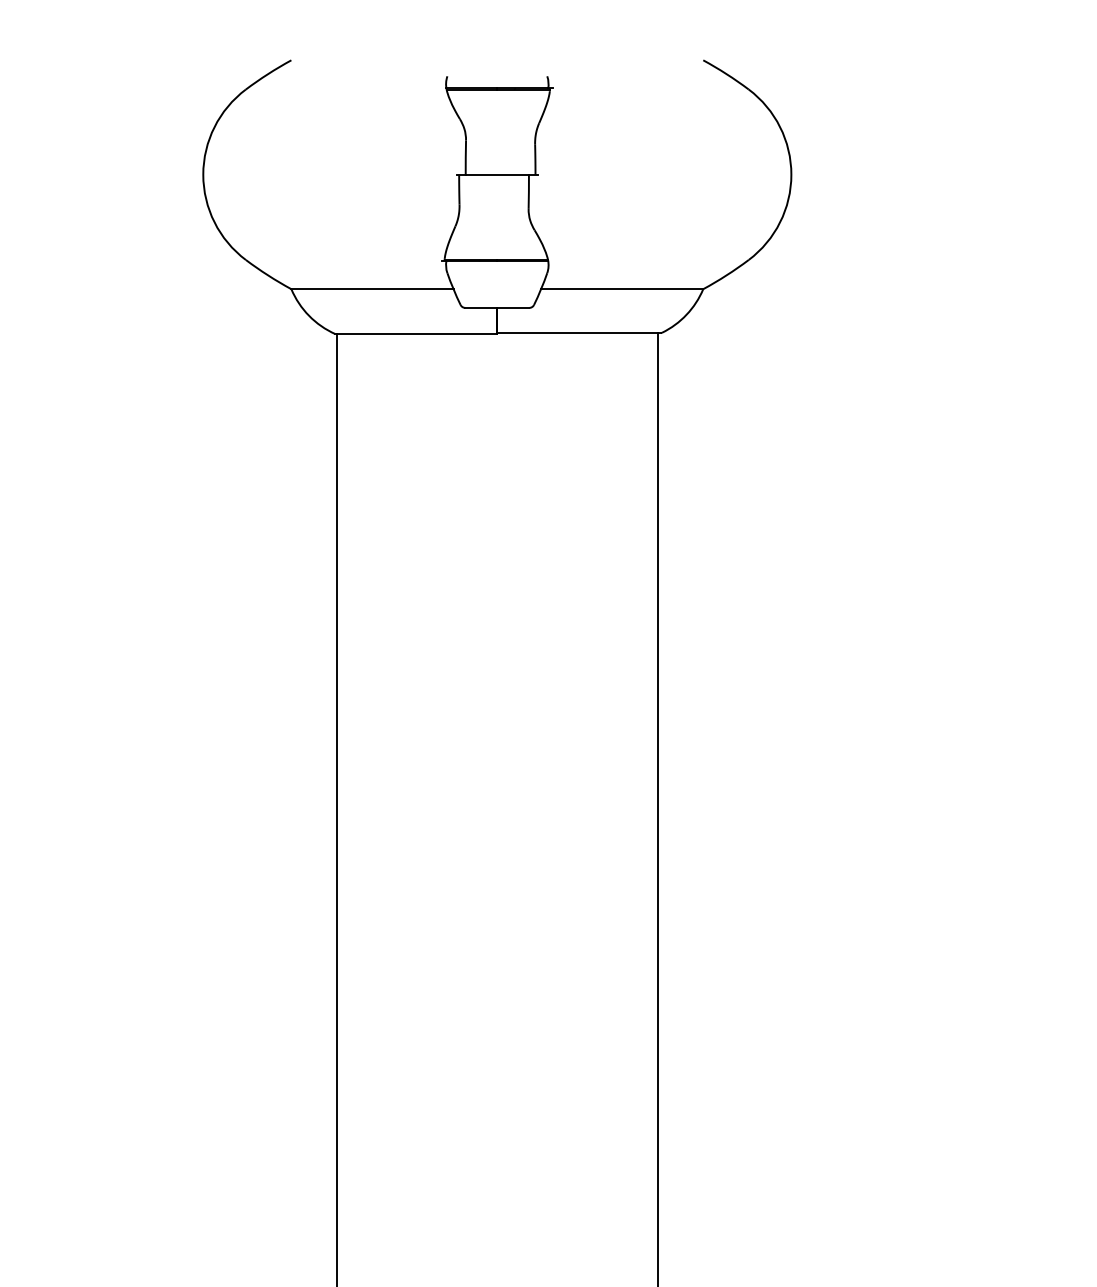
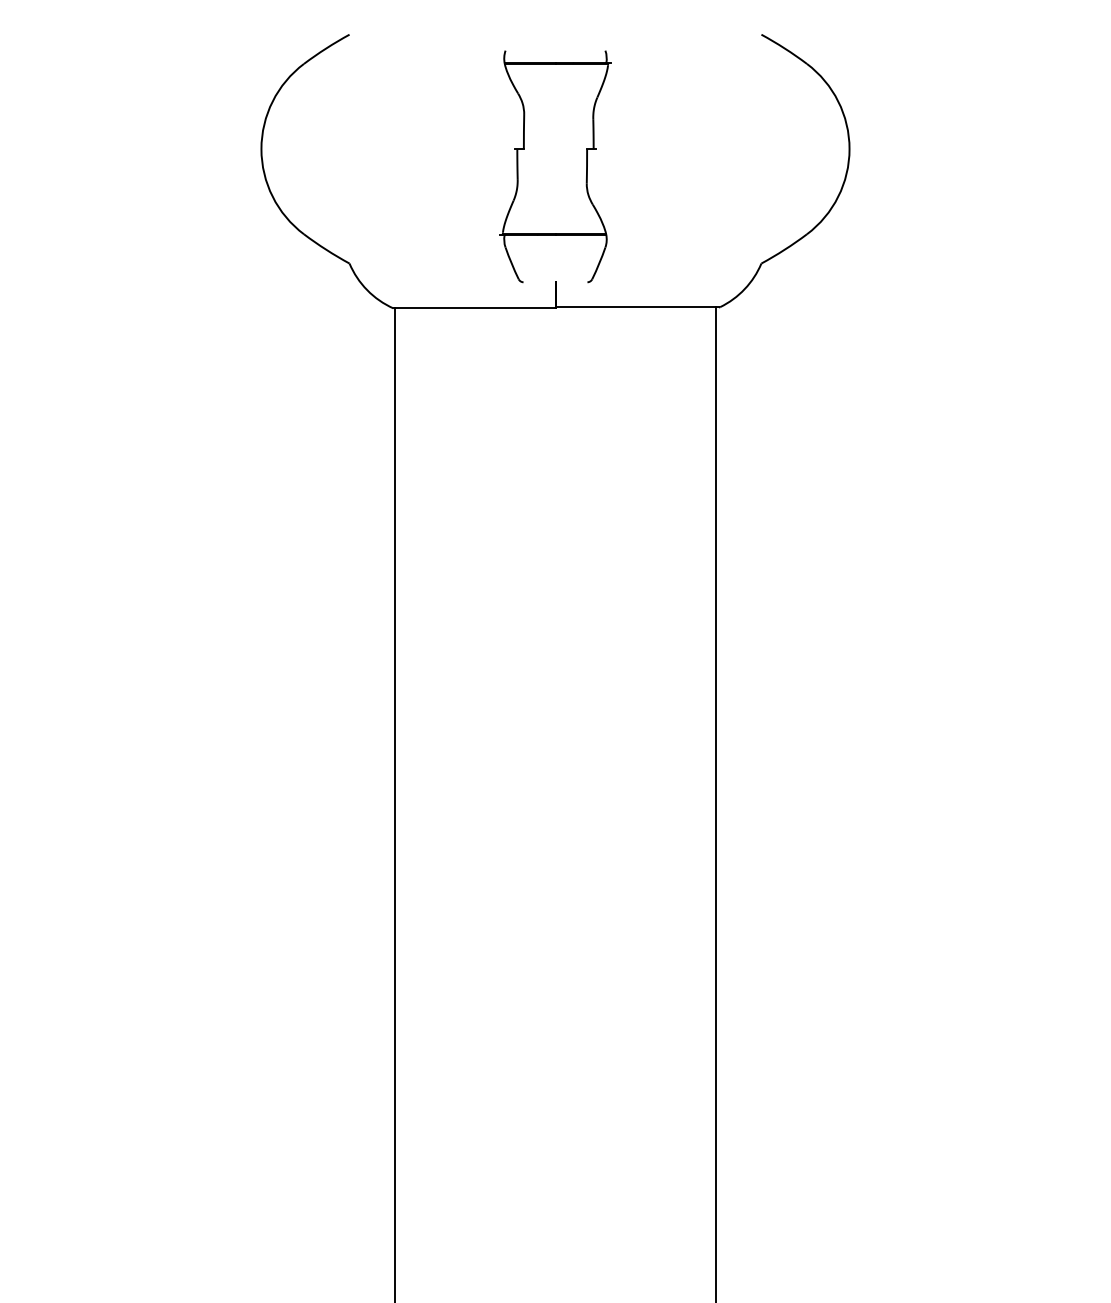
line: (497, 175) -> (555, 149), removed
line: (372, 289) -> (430, 263), removed
line: (622, 289) -> (680, 263), removed
line: (497, 308) -> (555, 282), removed

